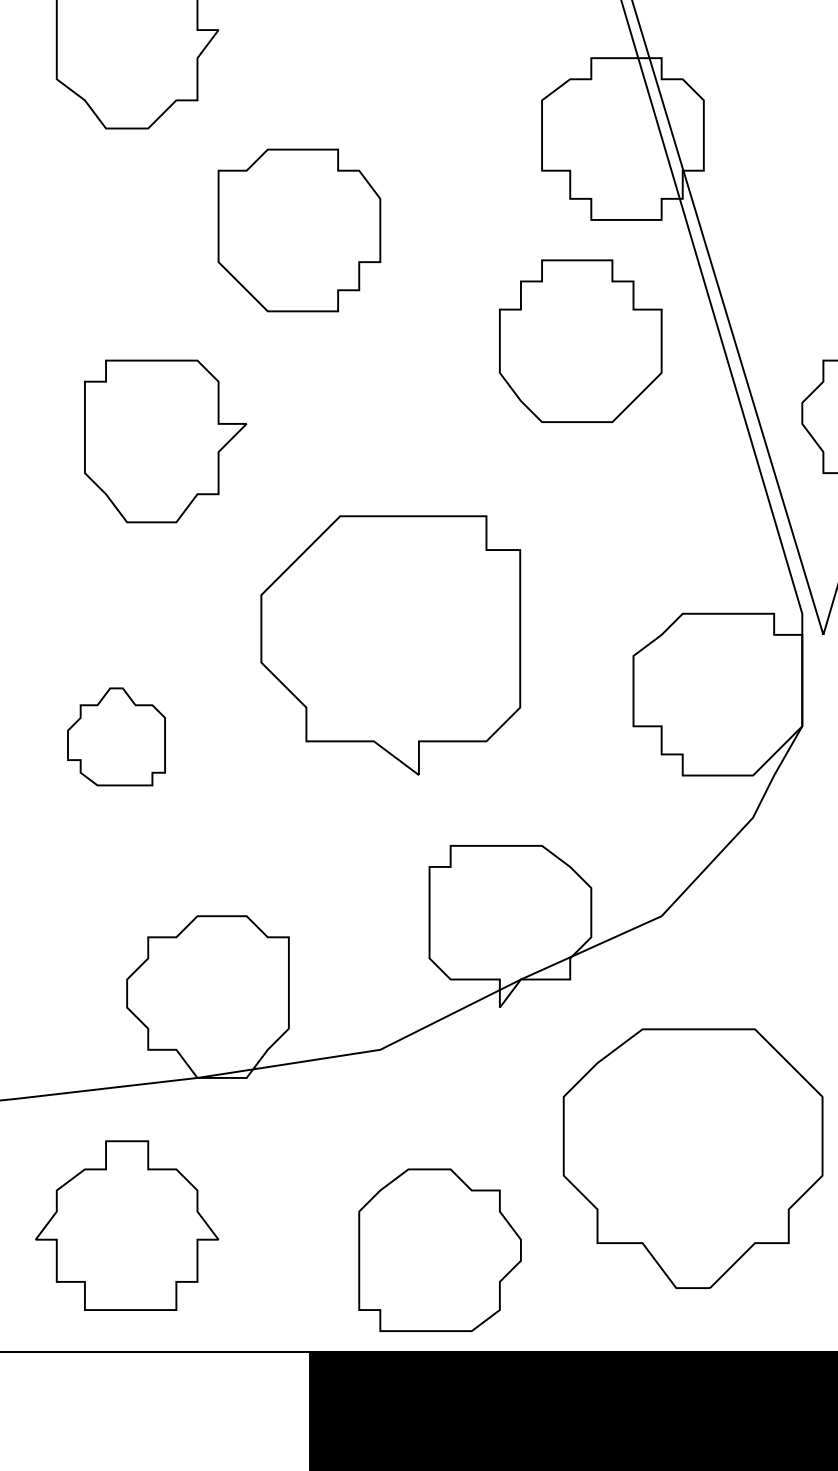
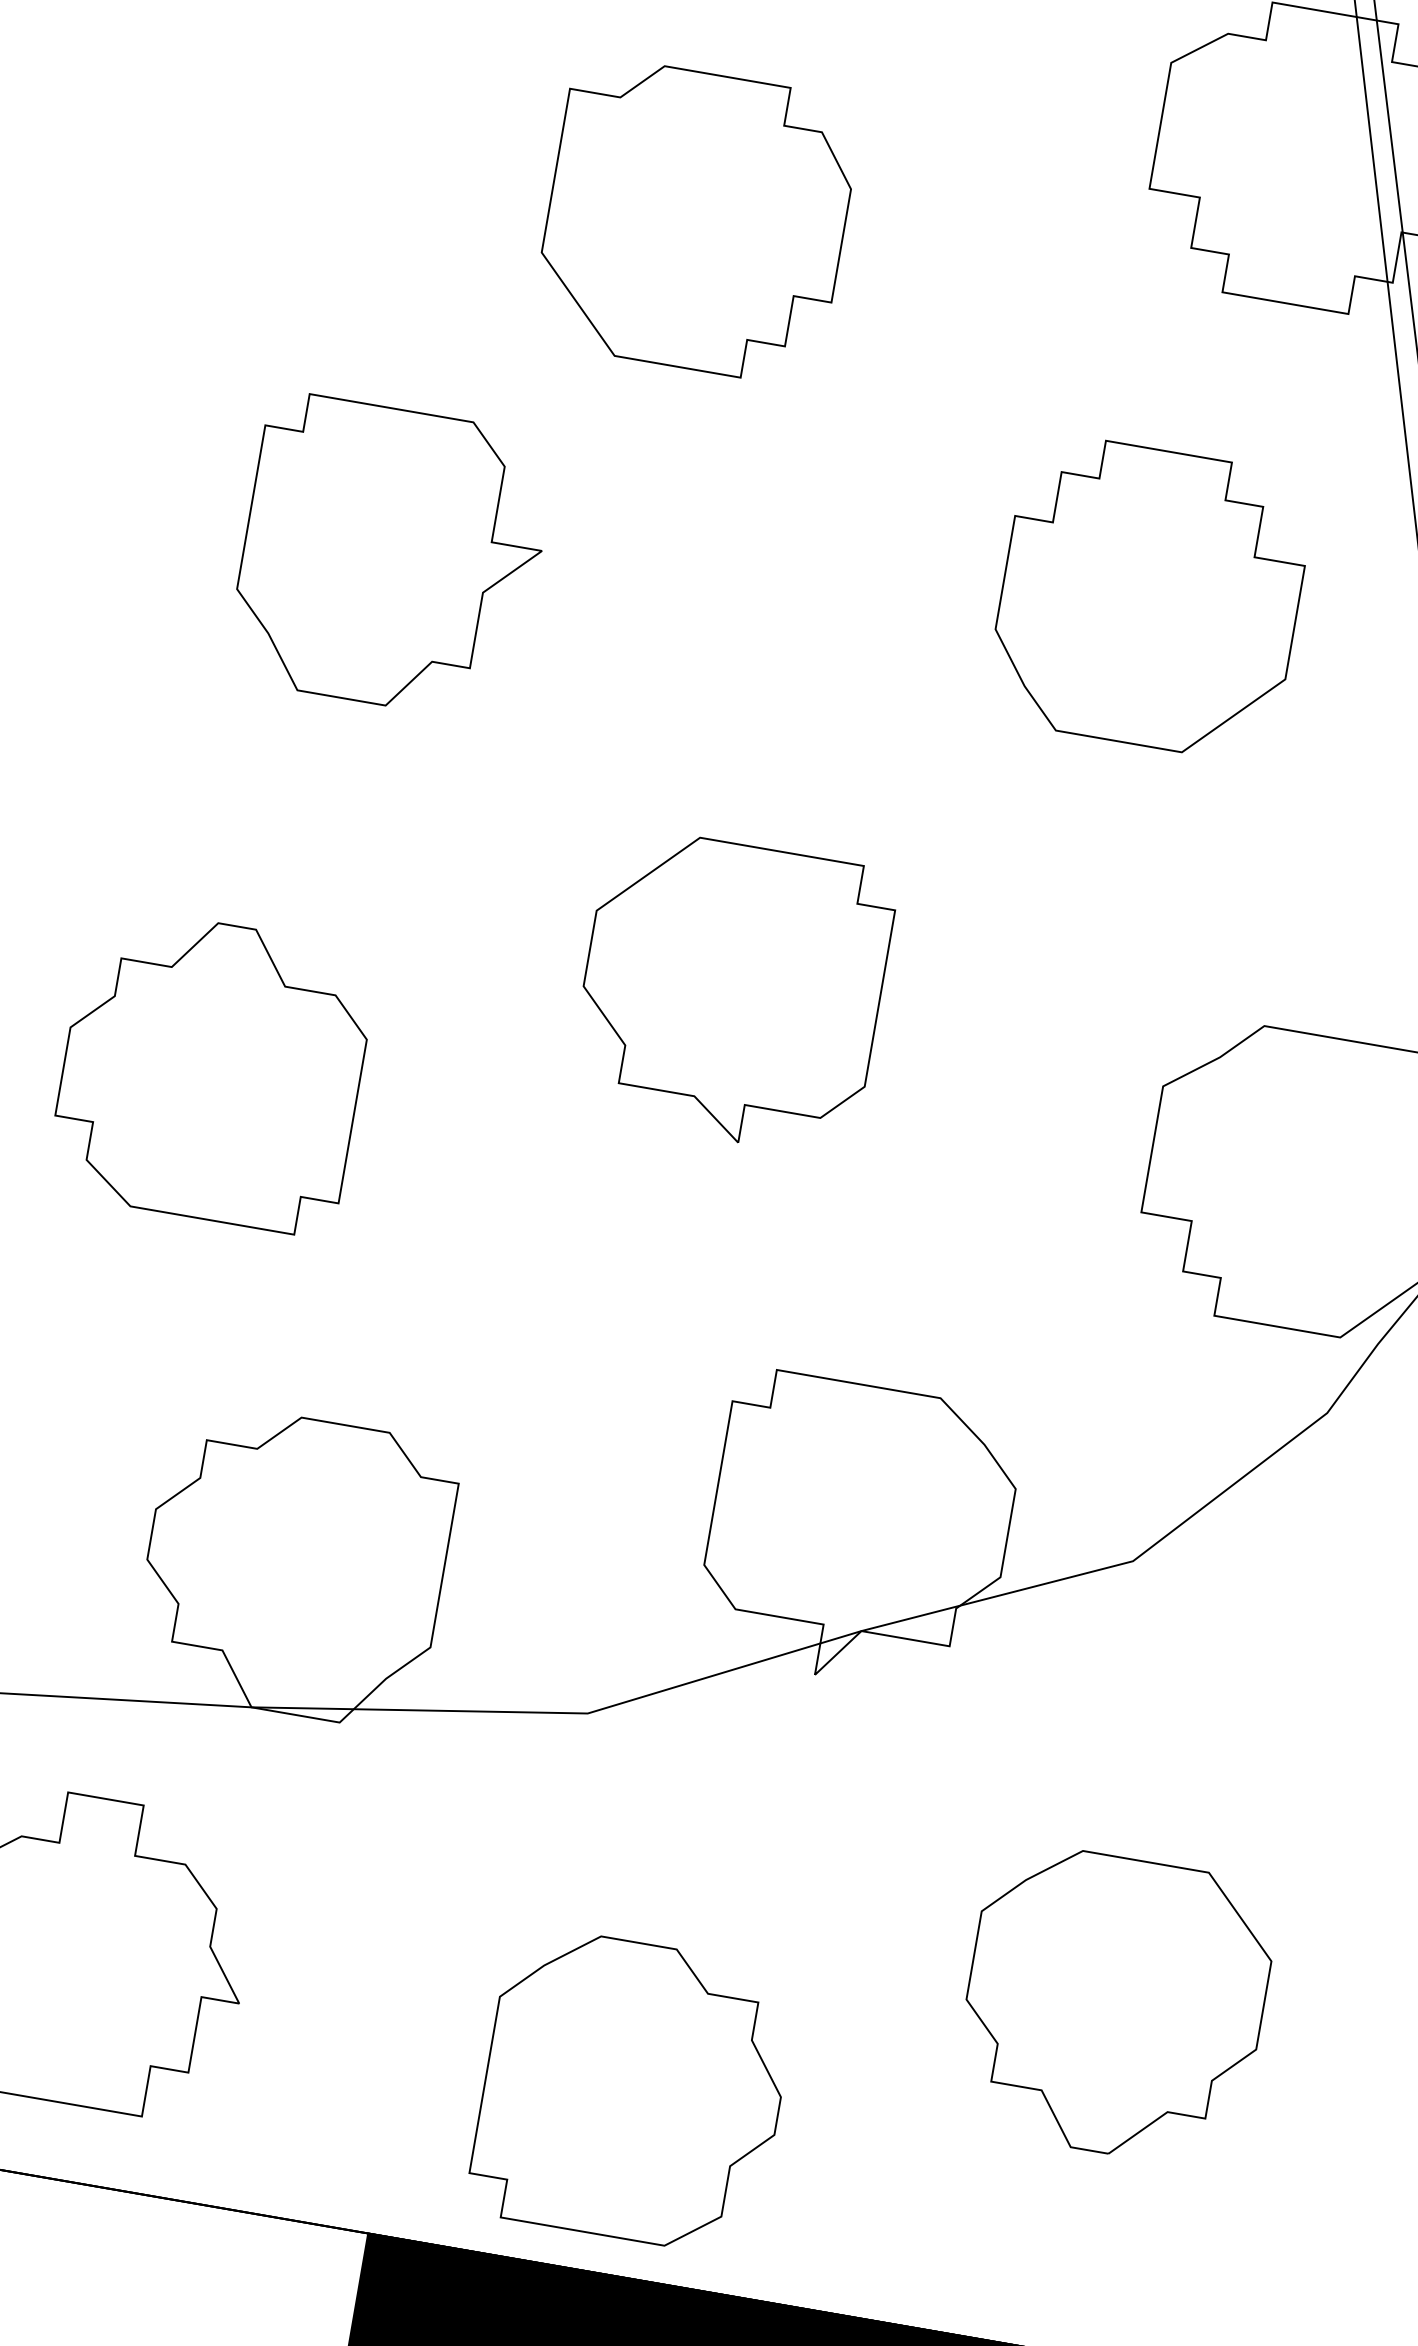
part: (580, 340) -> (1150, 596), moved
part: (390, 644) -> (731, 990), size x0.62
part: (116, 736) -> (212, 1070), size x1.67
part: (693, 1158) -> (1115, 2005), size x0.62

